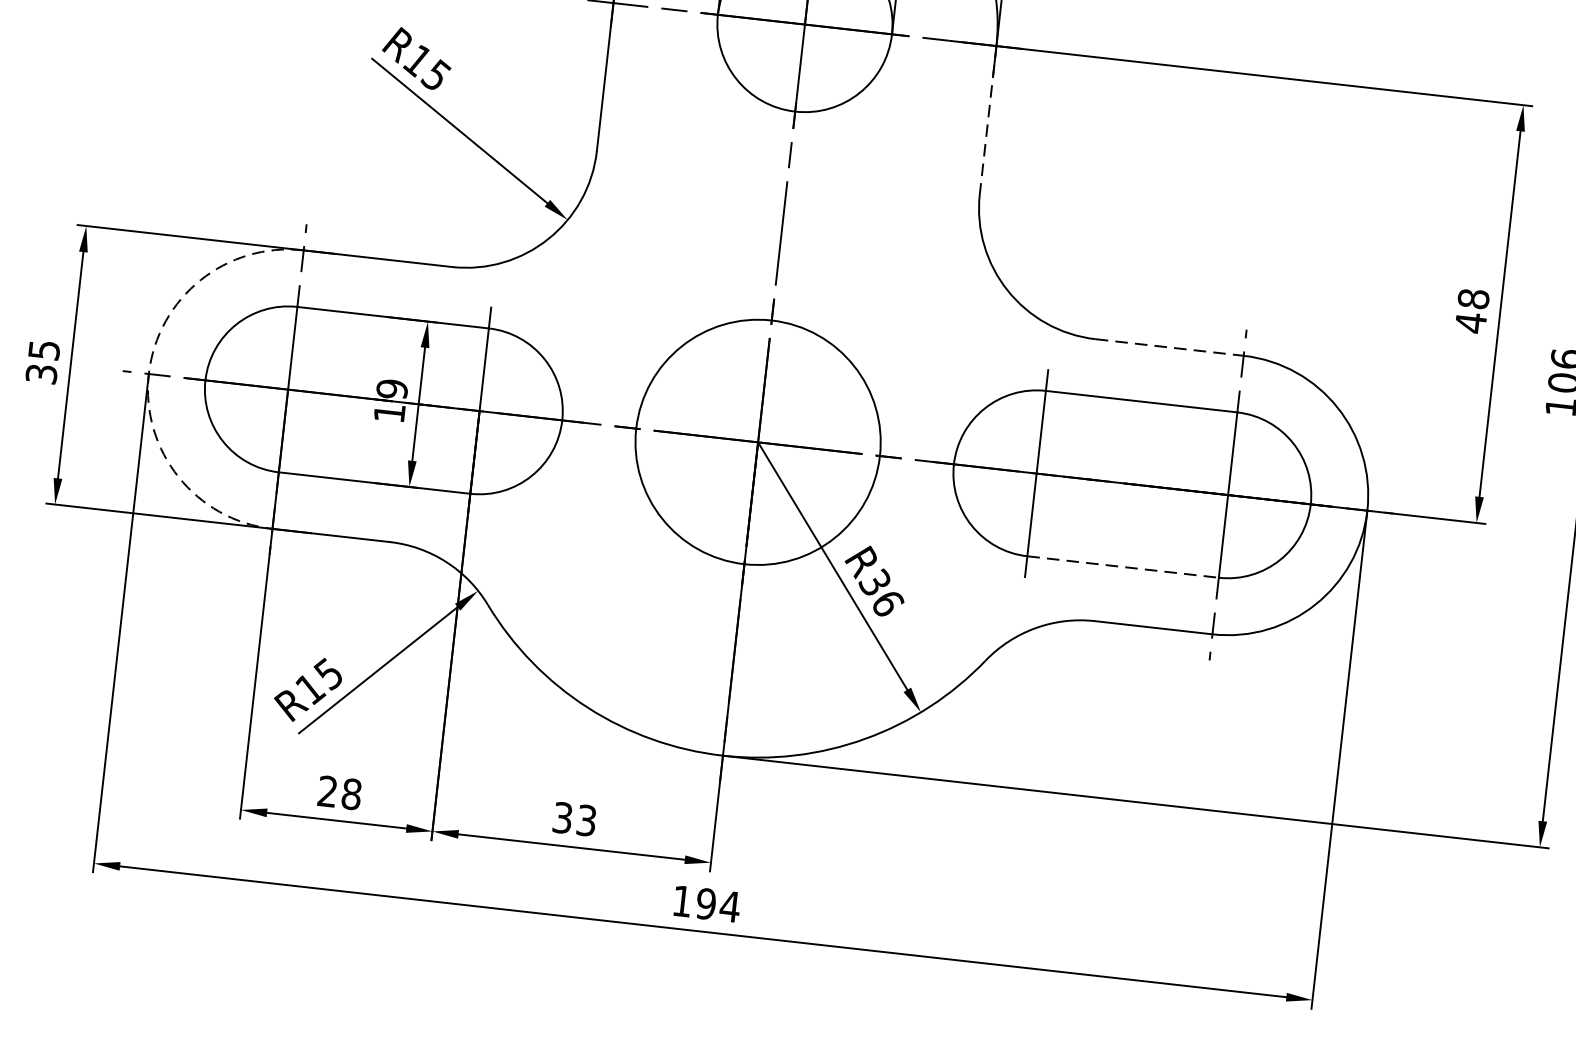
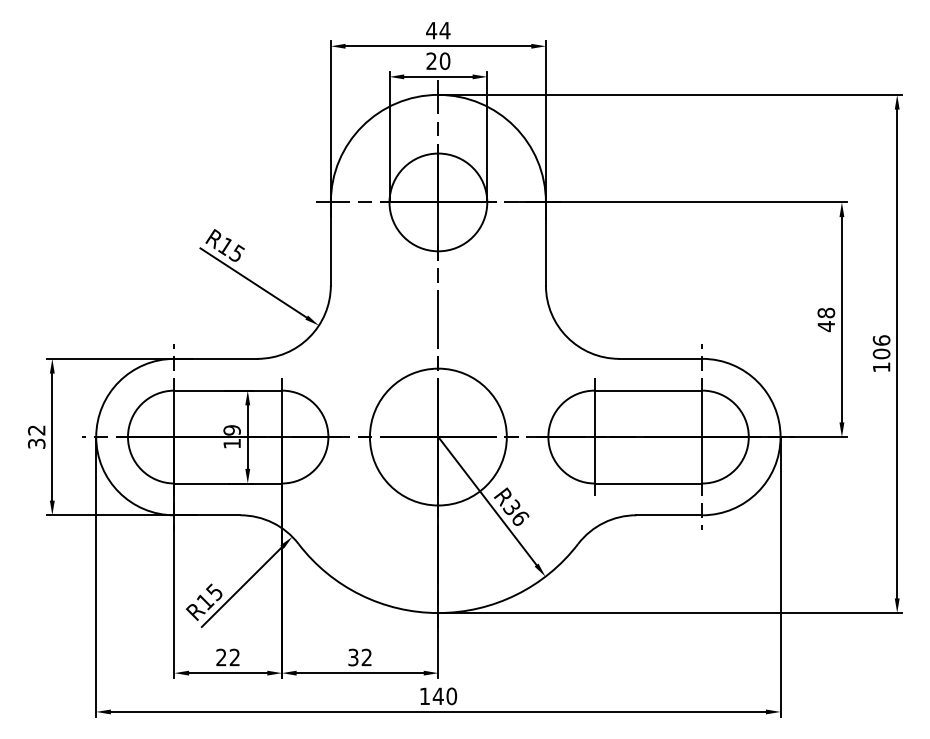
line: (987, 119) -> (545, 243), dashed -> solid
line: (1169, 346) -> (660, 358), dashed -> solid
text: (43, 350) -> (36, 430), 35 -> 32
arc: (149, 374) -> (96, 437), dashed -> solid
line: (1122, 566) -> (648, 483), dashed -> solid
text: (351, 794) -> (234, 657), 28 -> 22
text: (586, 820) -> (366, 657), 33 -> 32
text: (717, 905) -> (444, 696), 194 -> 140

